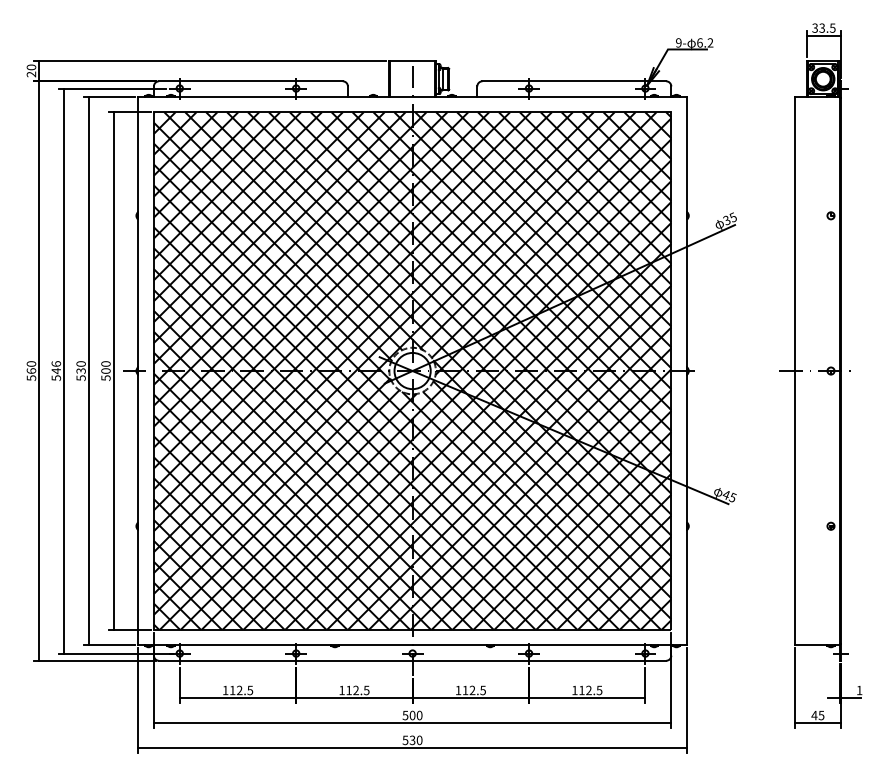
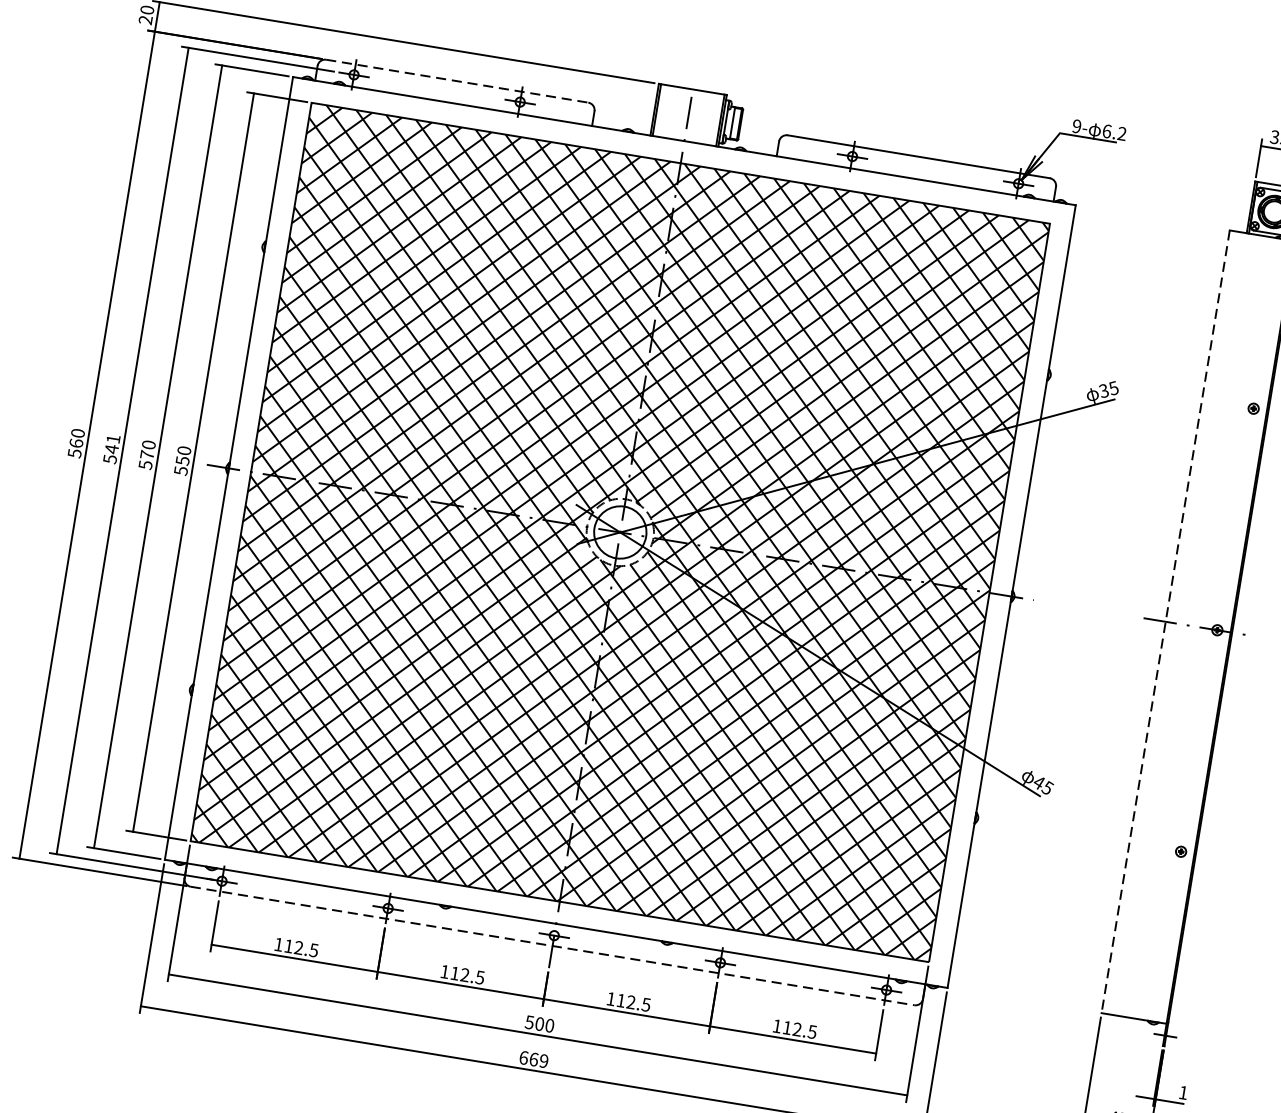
line: (250, 81) -> (456, 81), solid -> dashed
text: (56, 363) -> (113, 438), 546 -> 541
text: (80, 370) -> (146, 454), 530 -> 570
text: (105, 370) -> (182, 459), 500 -> 550
line: (794, 371) -> (1165, 622), solid -> dashed
line: (412, 660) -> (552, 945), solid -> dashed
text: (412, 740) -> (533, 1059), 530 -> 669

